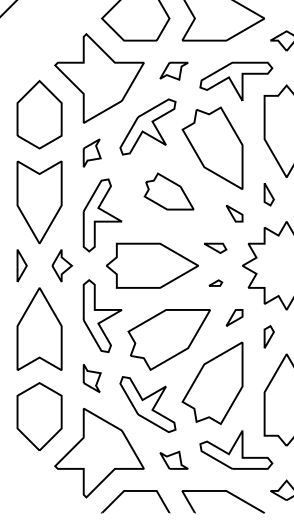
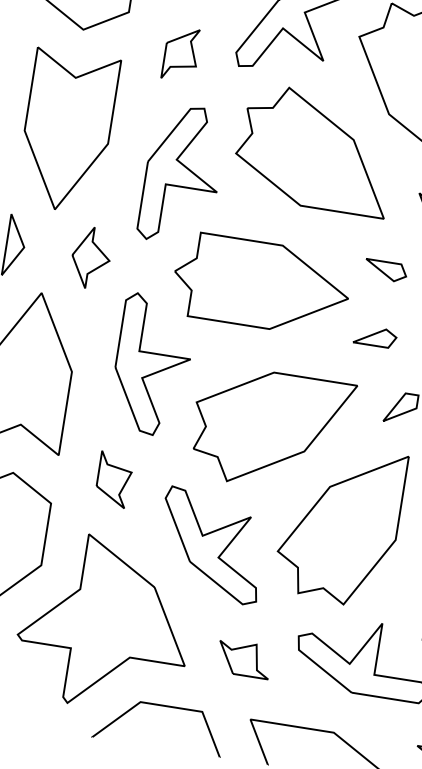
part: (168, 191) -> (314, 149), size x1.67
part: (215, 282) -> (375, 335), size x1.67

